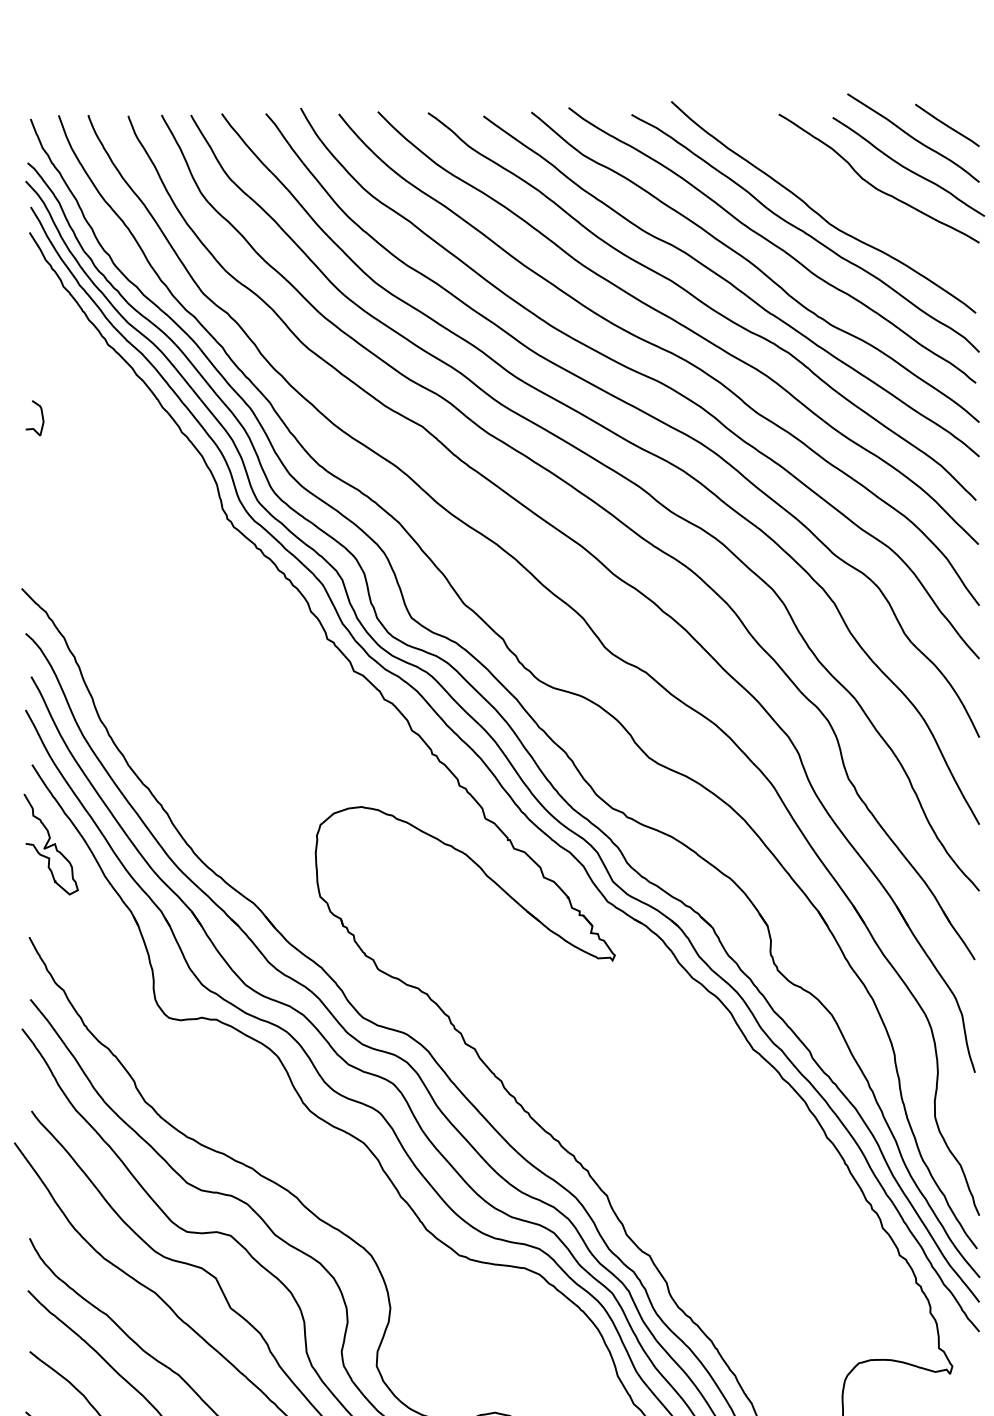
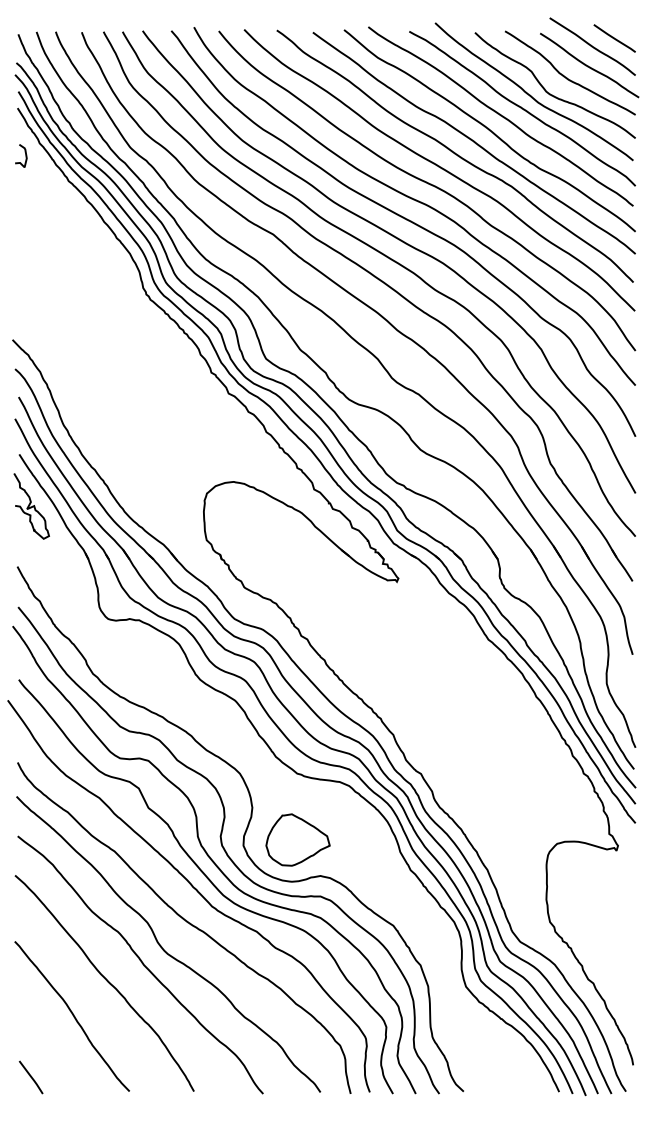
curve: (847, 208) -> (549, 92), added
curve: (41, 417) -> (25, 155), moved
part: (459, 1356) -> (297, 839), added

